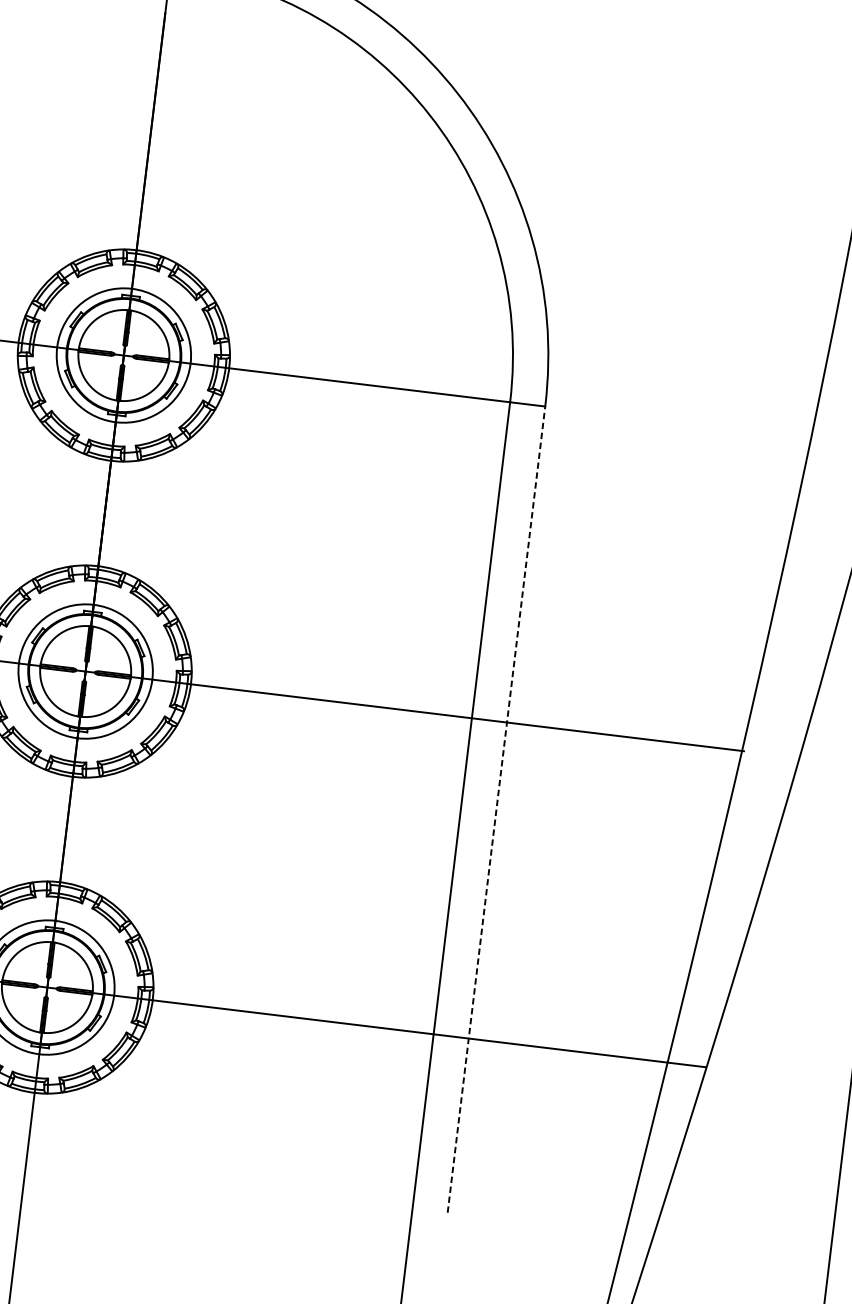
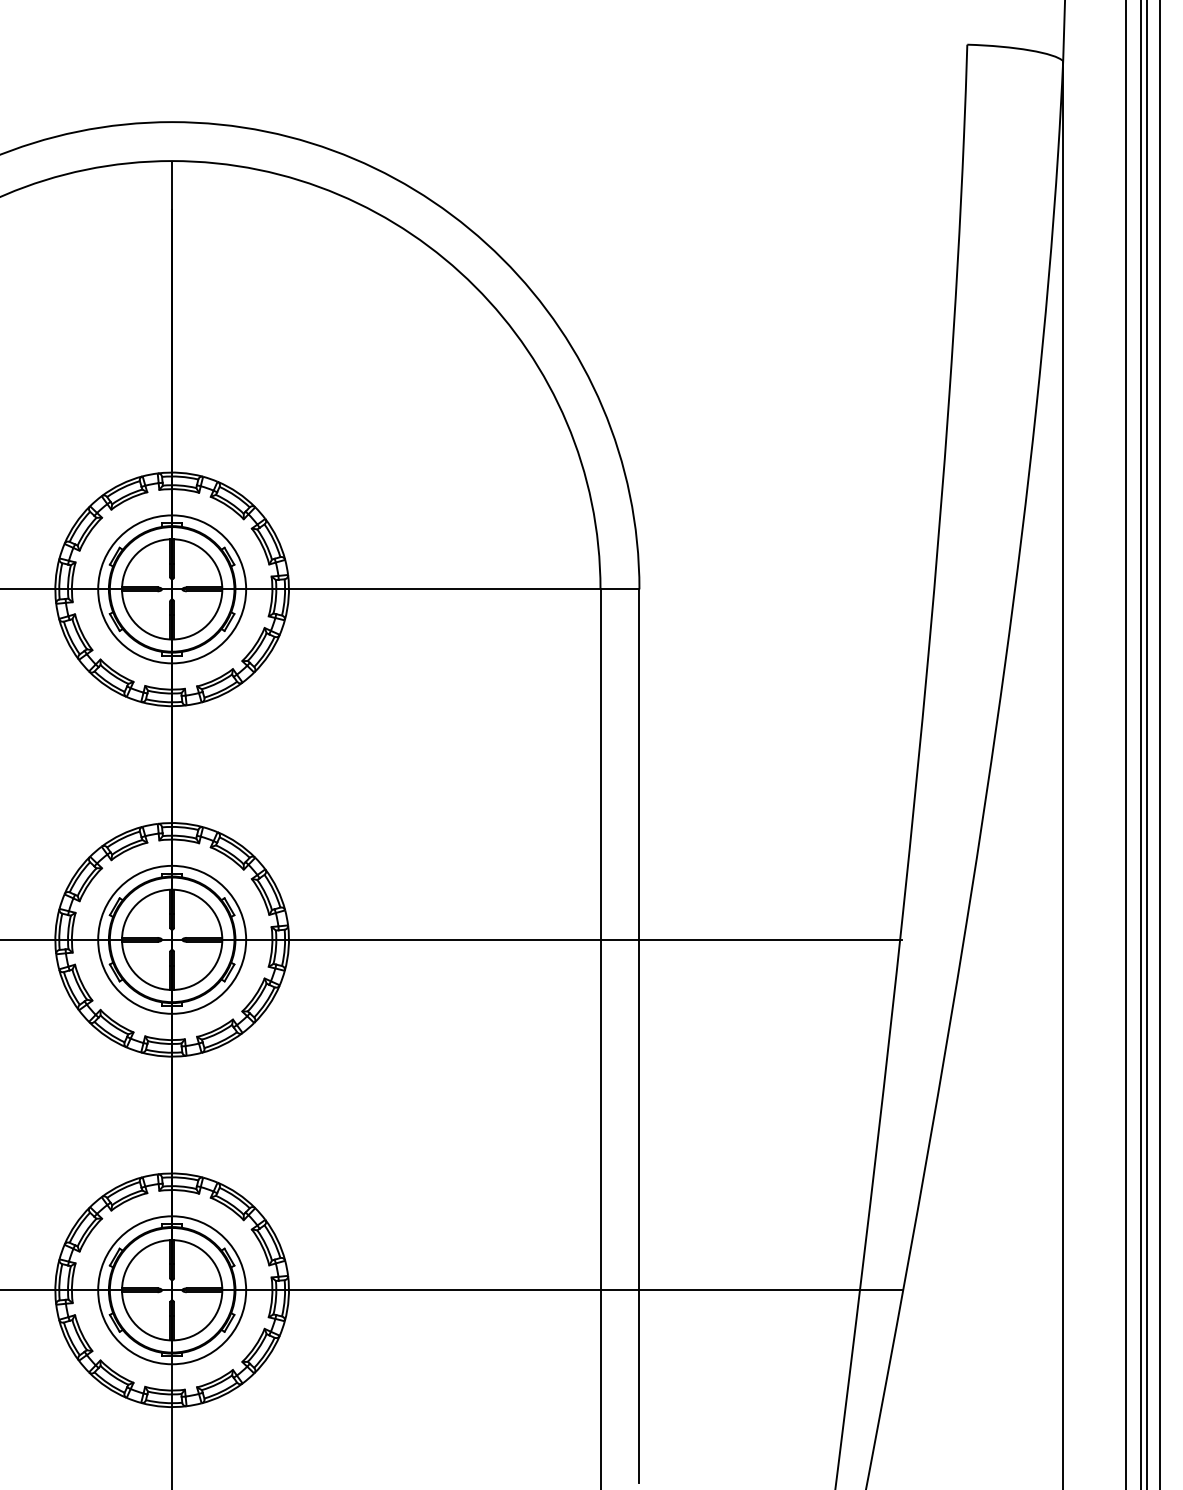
line: (496, 808) -> (639, 1035), dashed -> solid

